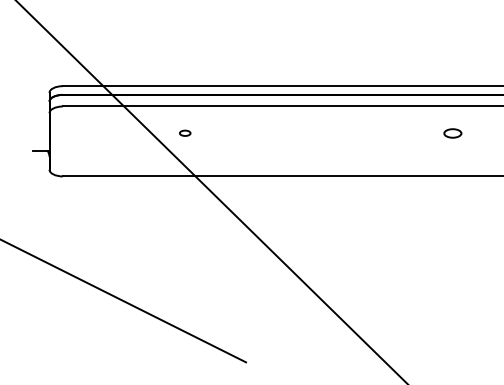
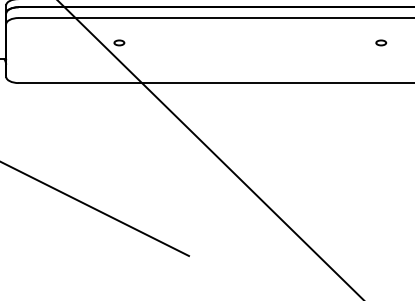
part: (185, 132) -> (119, 42), moved
part: (452, 132) -> (381, 42), size x0.62

